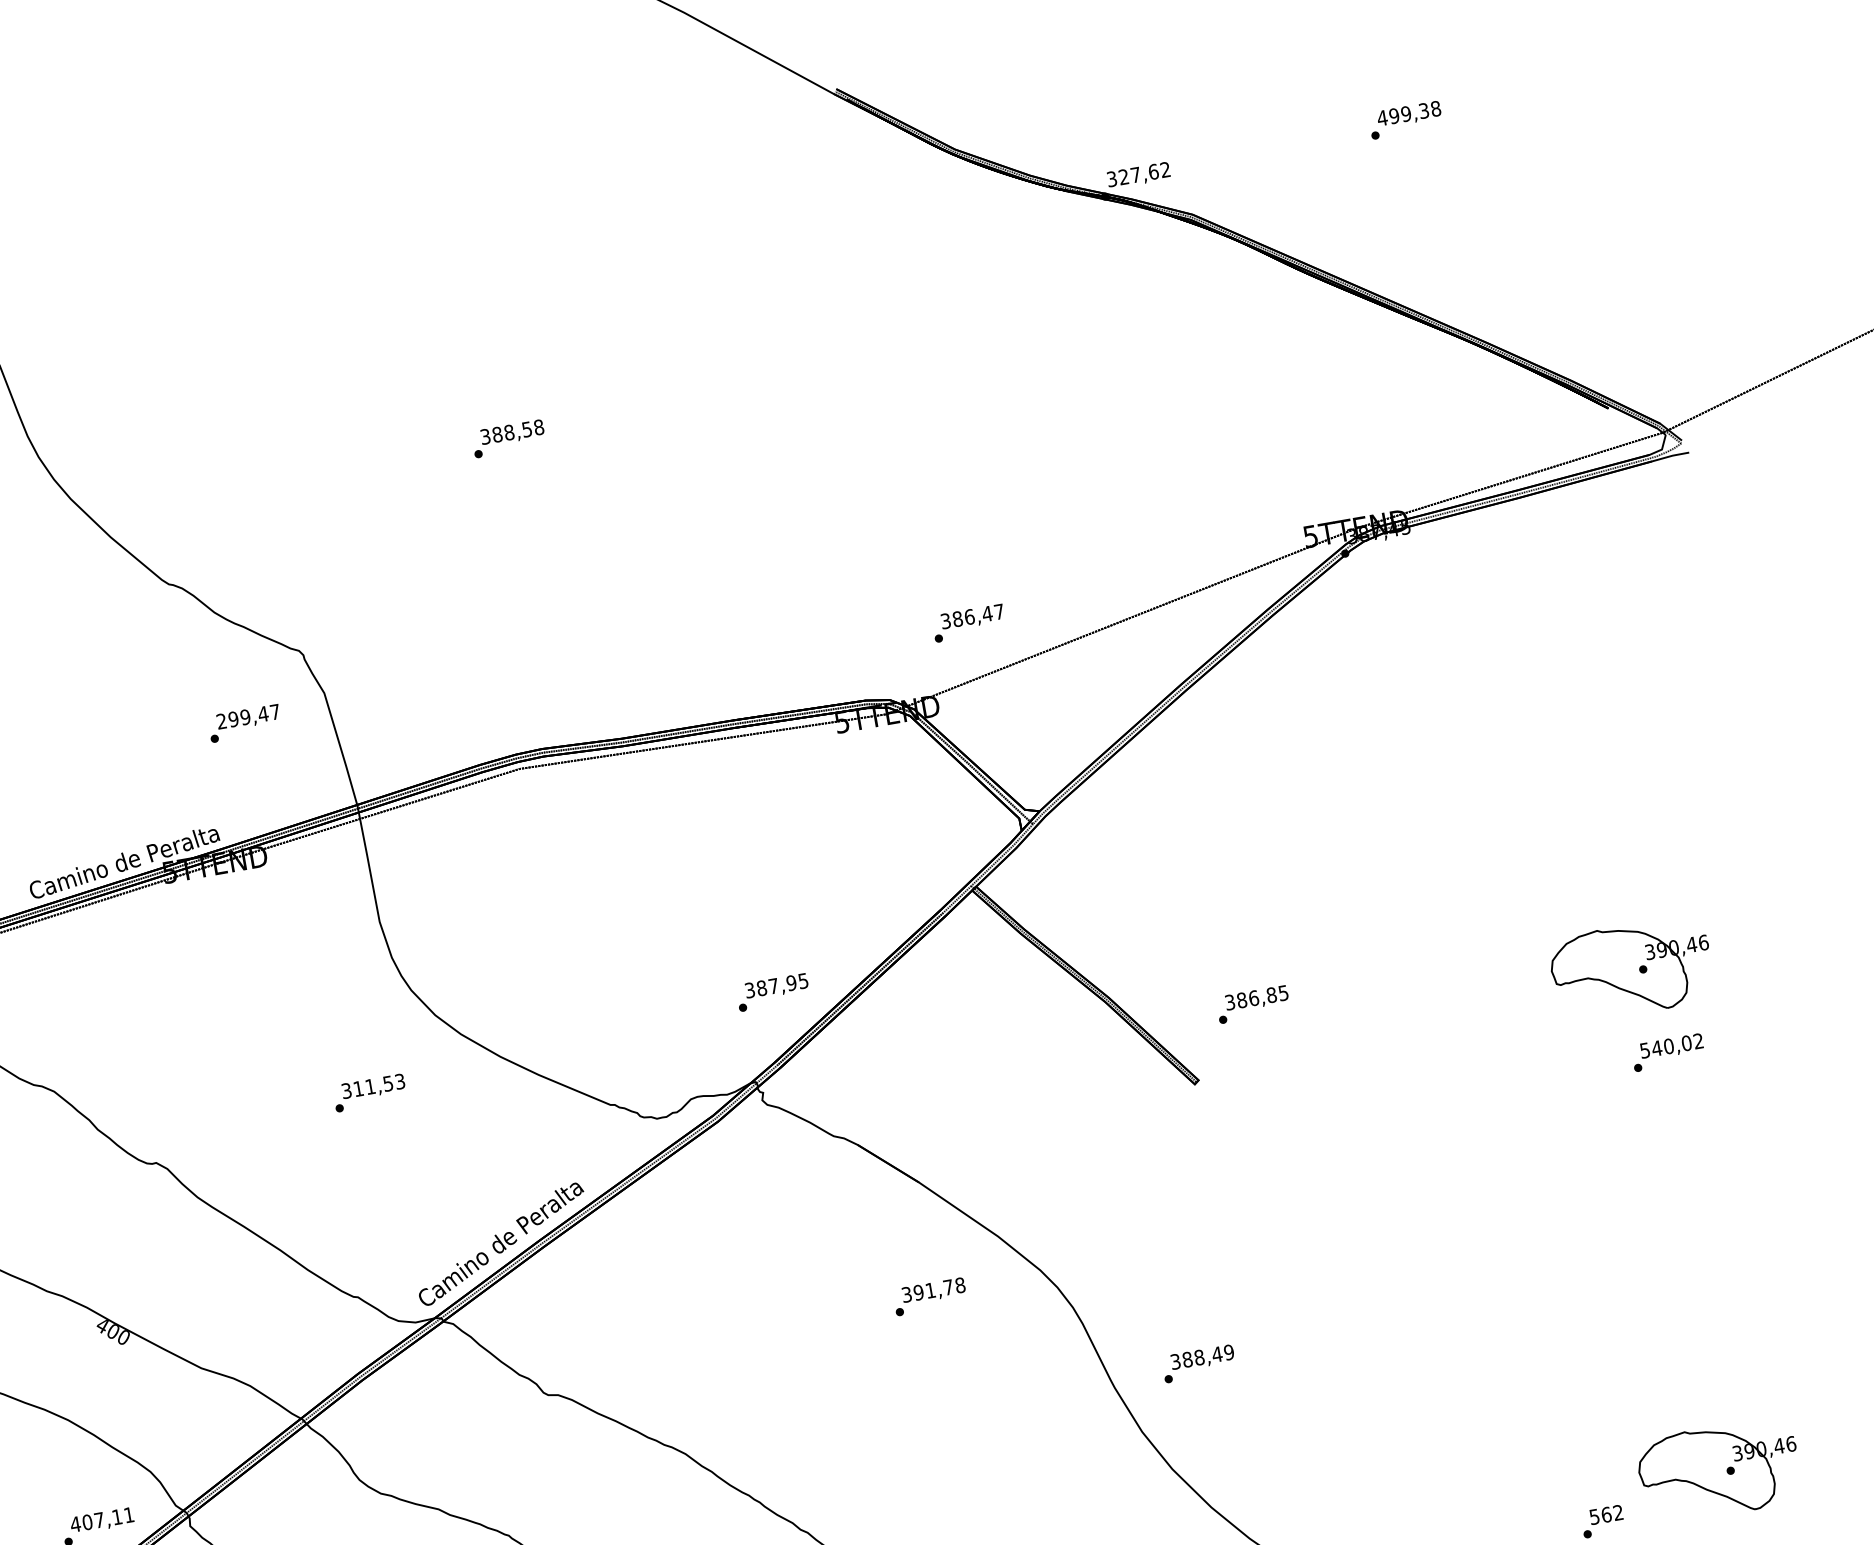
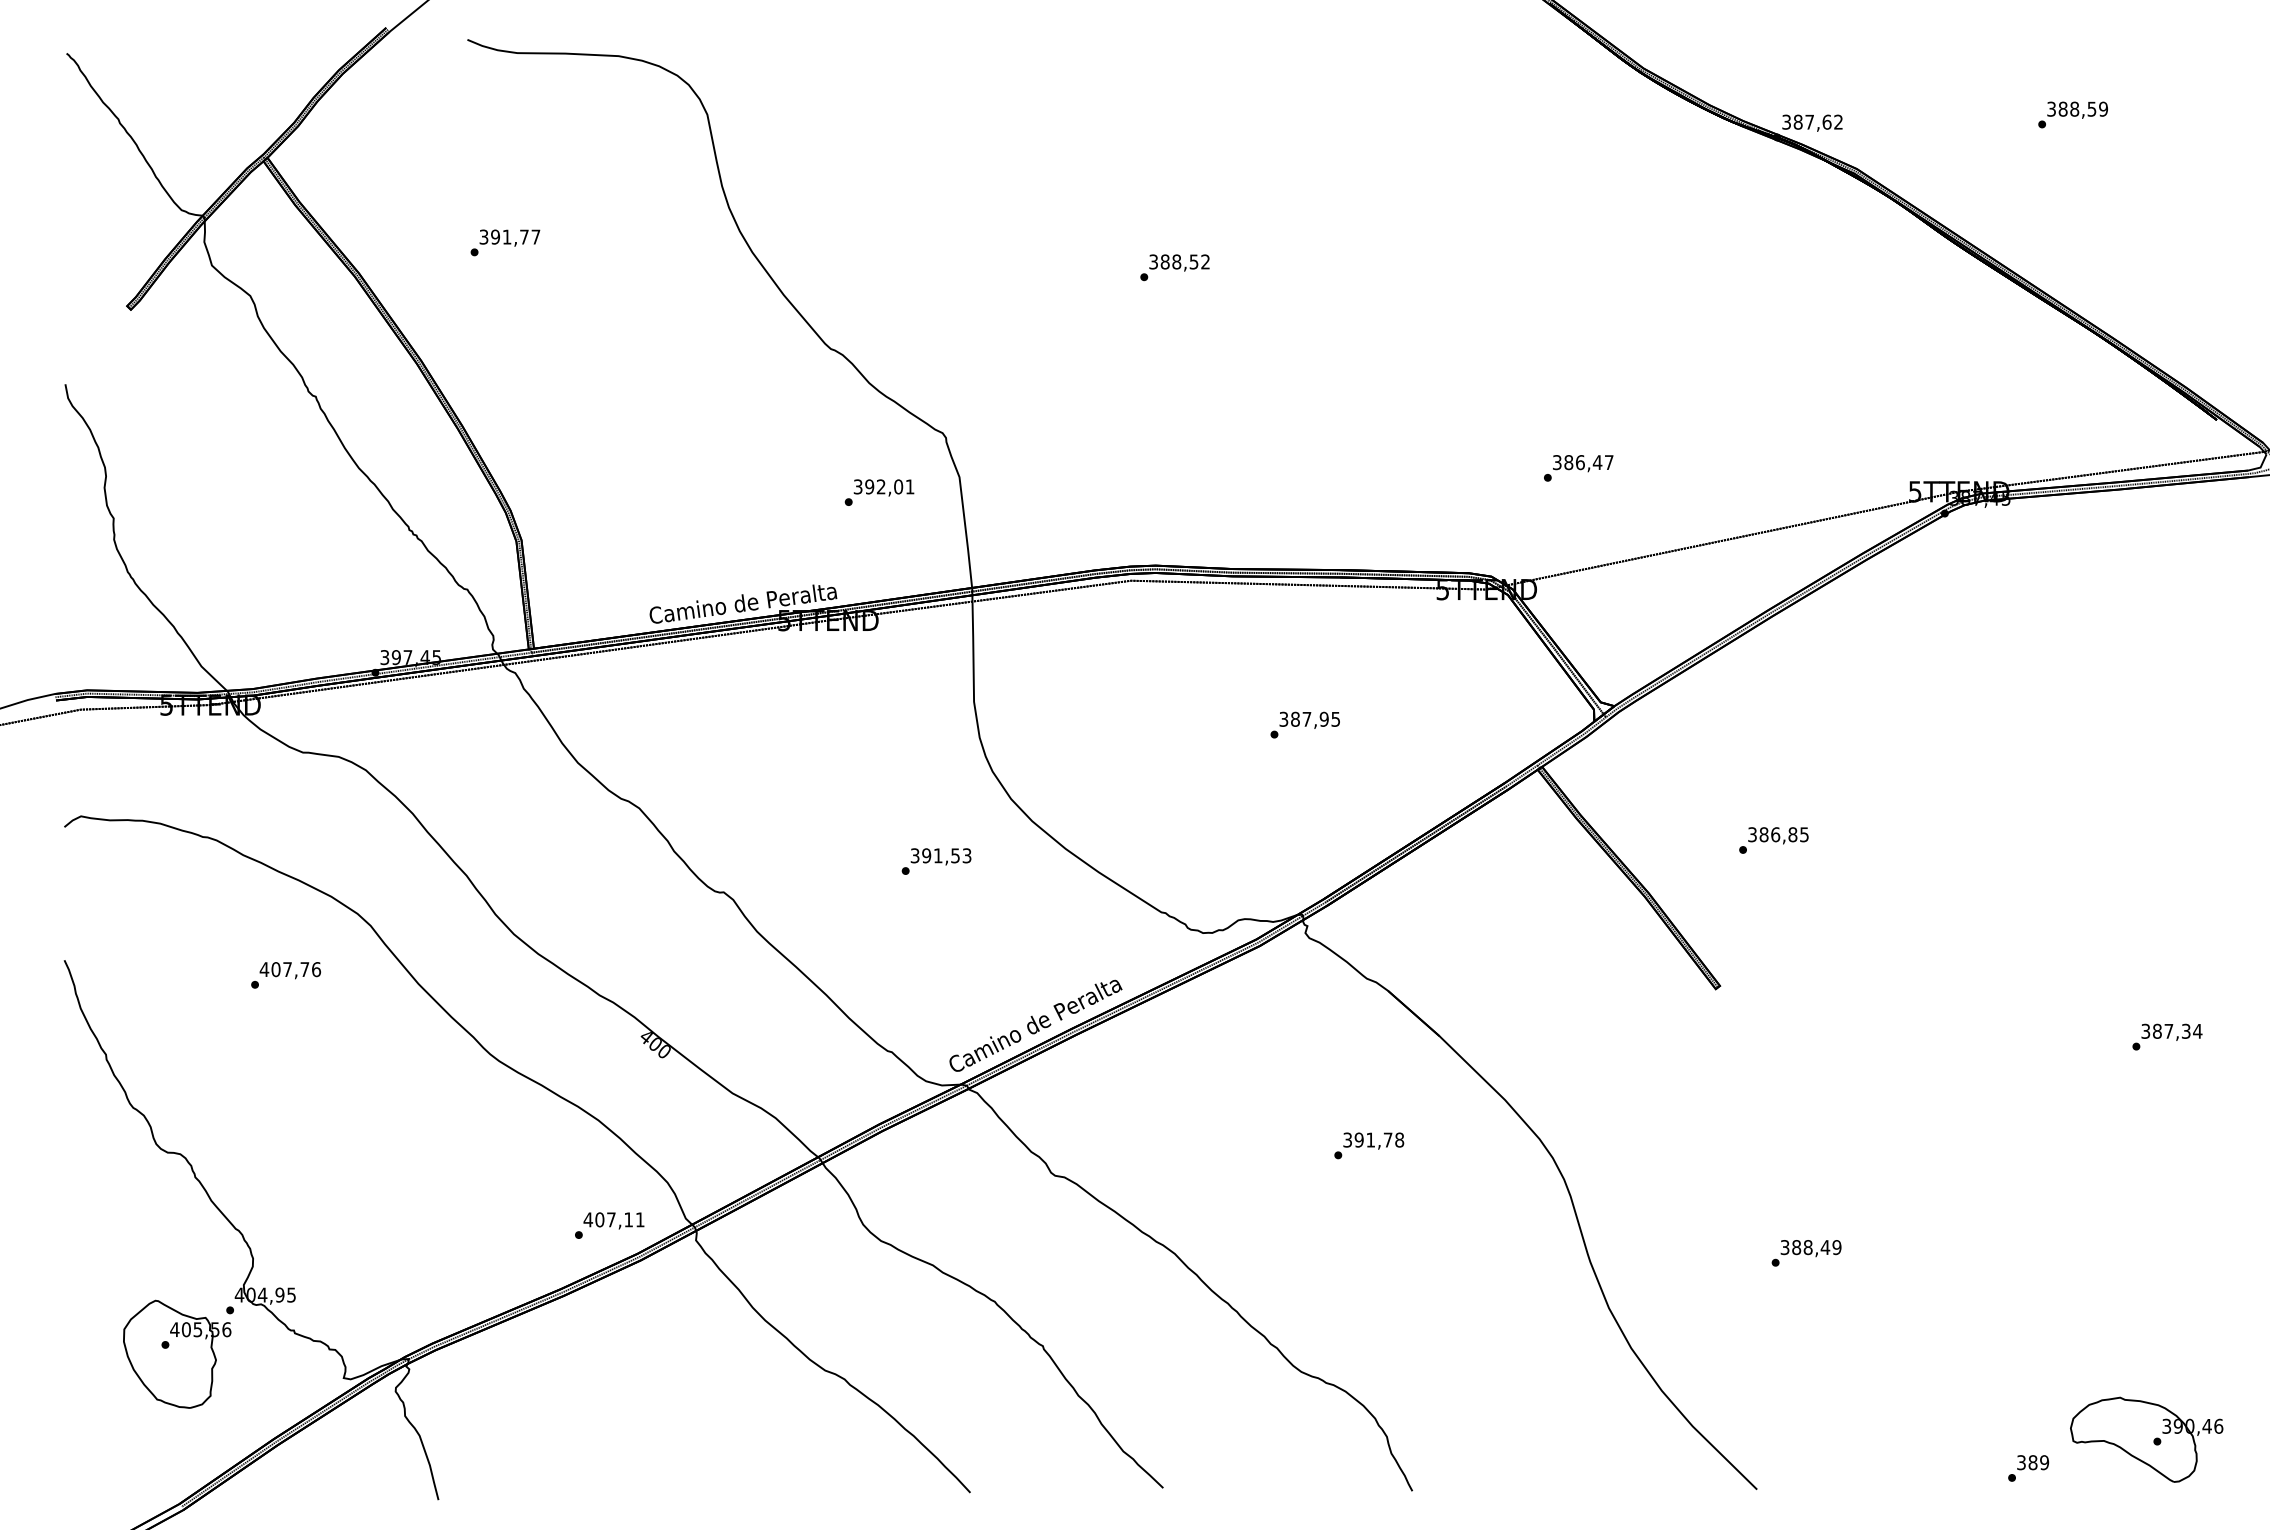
text: (1409, 112) -> (2077, 108), 499,38 -> 388,59
text: (1123, 176) -> (1797, 121), 327,62 -> 387,62
text: (538, 426) -> (1205, 261), 388,58 -> 388,52
text: (968, 623) -> (1578, 468), moved
text: (247, 716) -> (883, 486), 299,47 -> 392,01
part: (1631, 969) -> (2146, 952), removed
text: (772, 991) -> (1304, 724), moved
text: (1252, 1004) -> (1773, 840), moved
text: (1671, 1045) -> (2171, 1030), 540,02 -> 387,34
text: (358, 1088) -> (926, 855), 311,53 -> 391,53
text: (930, 1296) -> (1369, 1145), moved
text: (1198, 1364) -> (1806, 1253), moved
text: (1606, 1514) -> (2033, 1462), 562 -> 389

